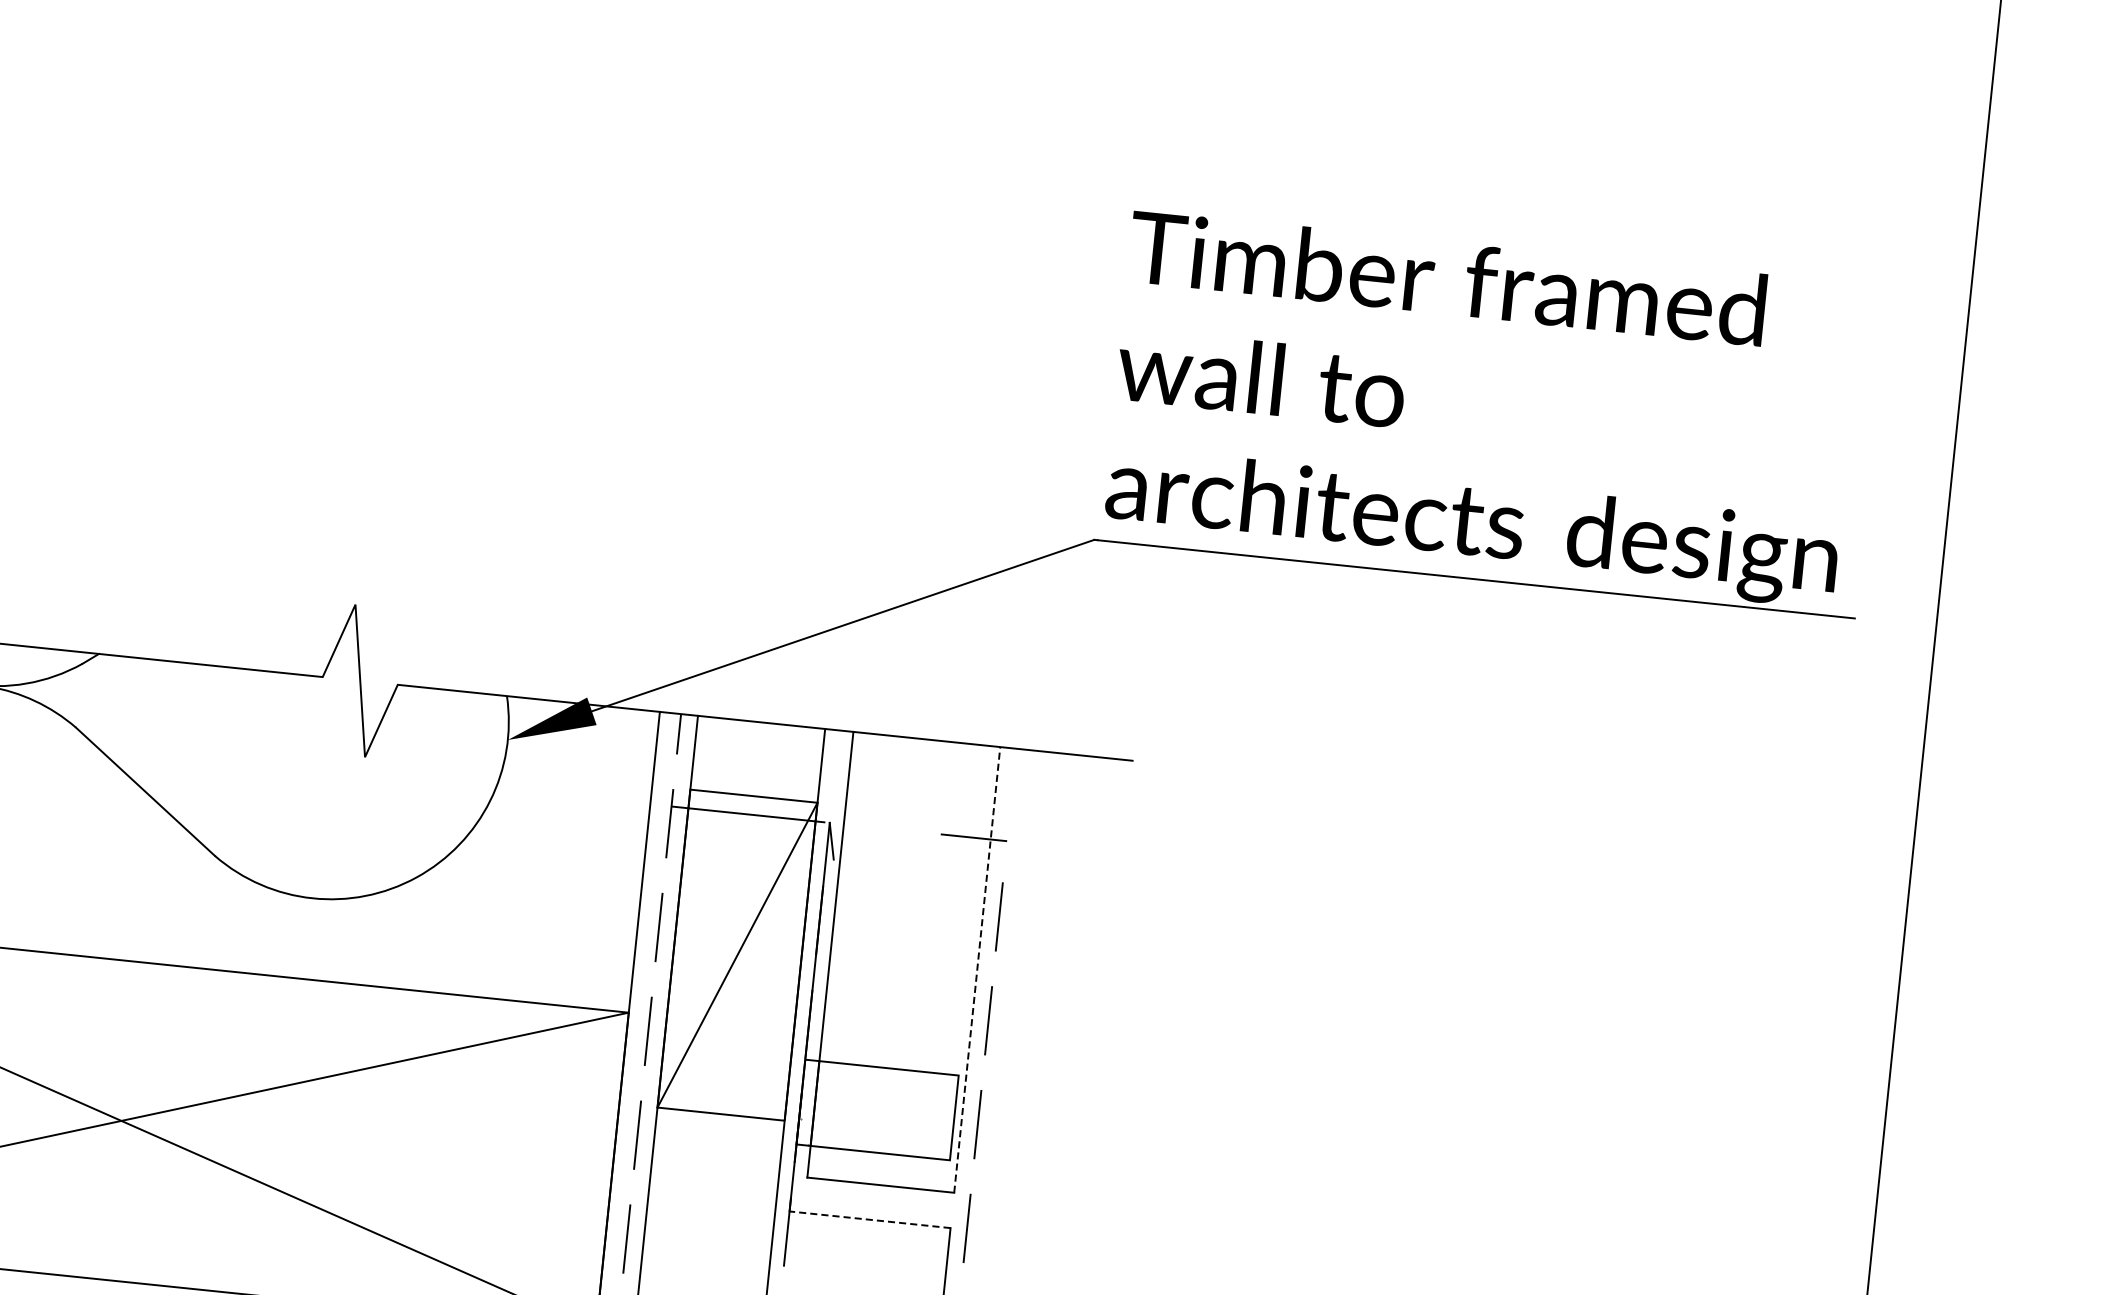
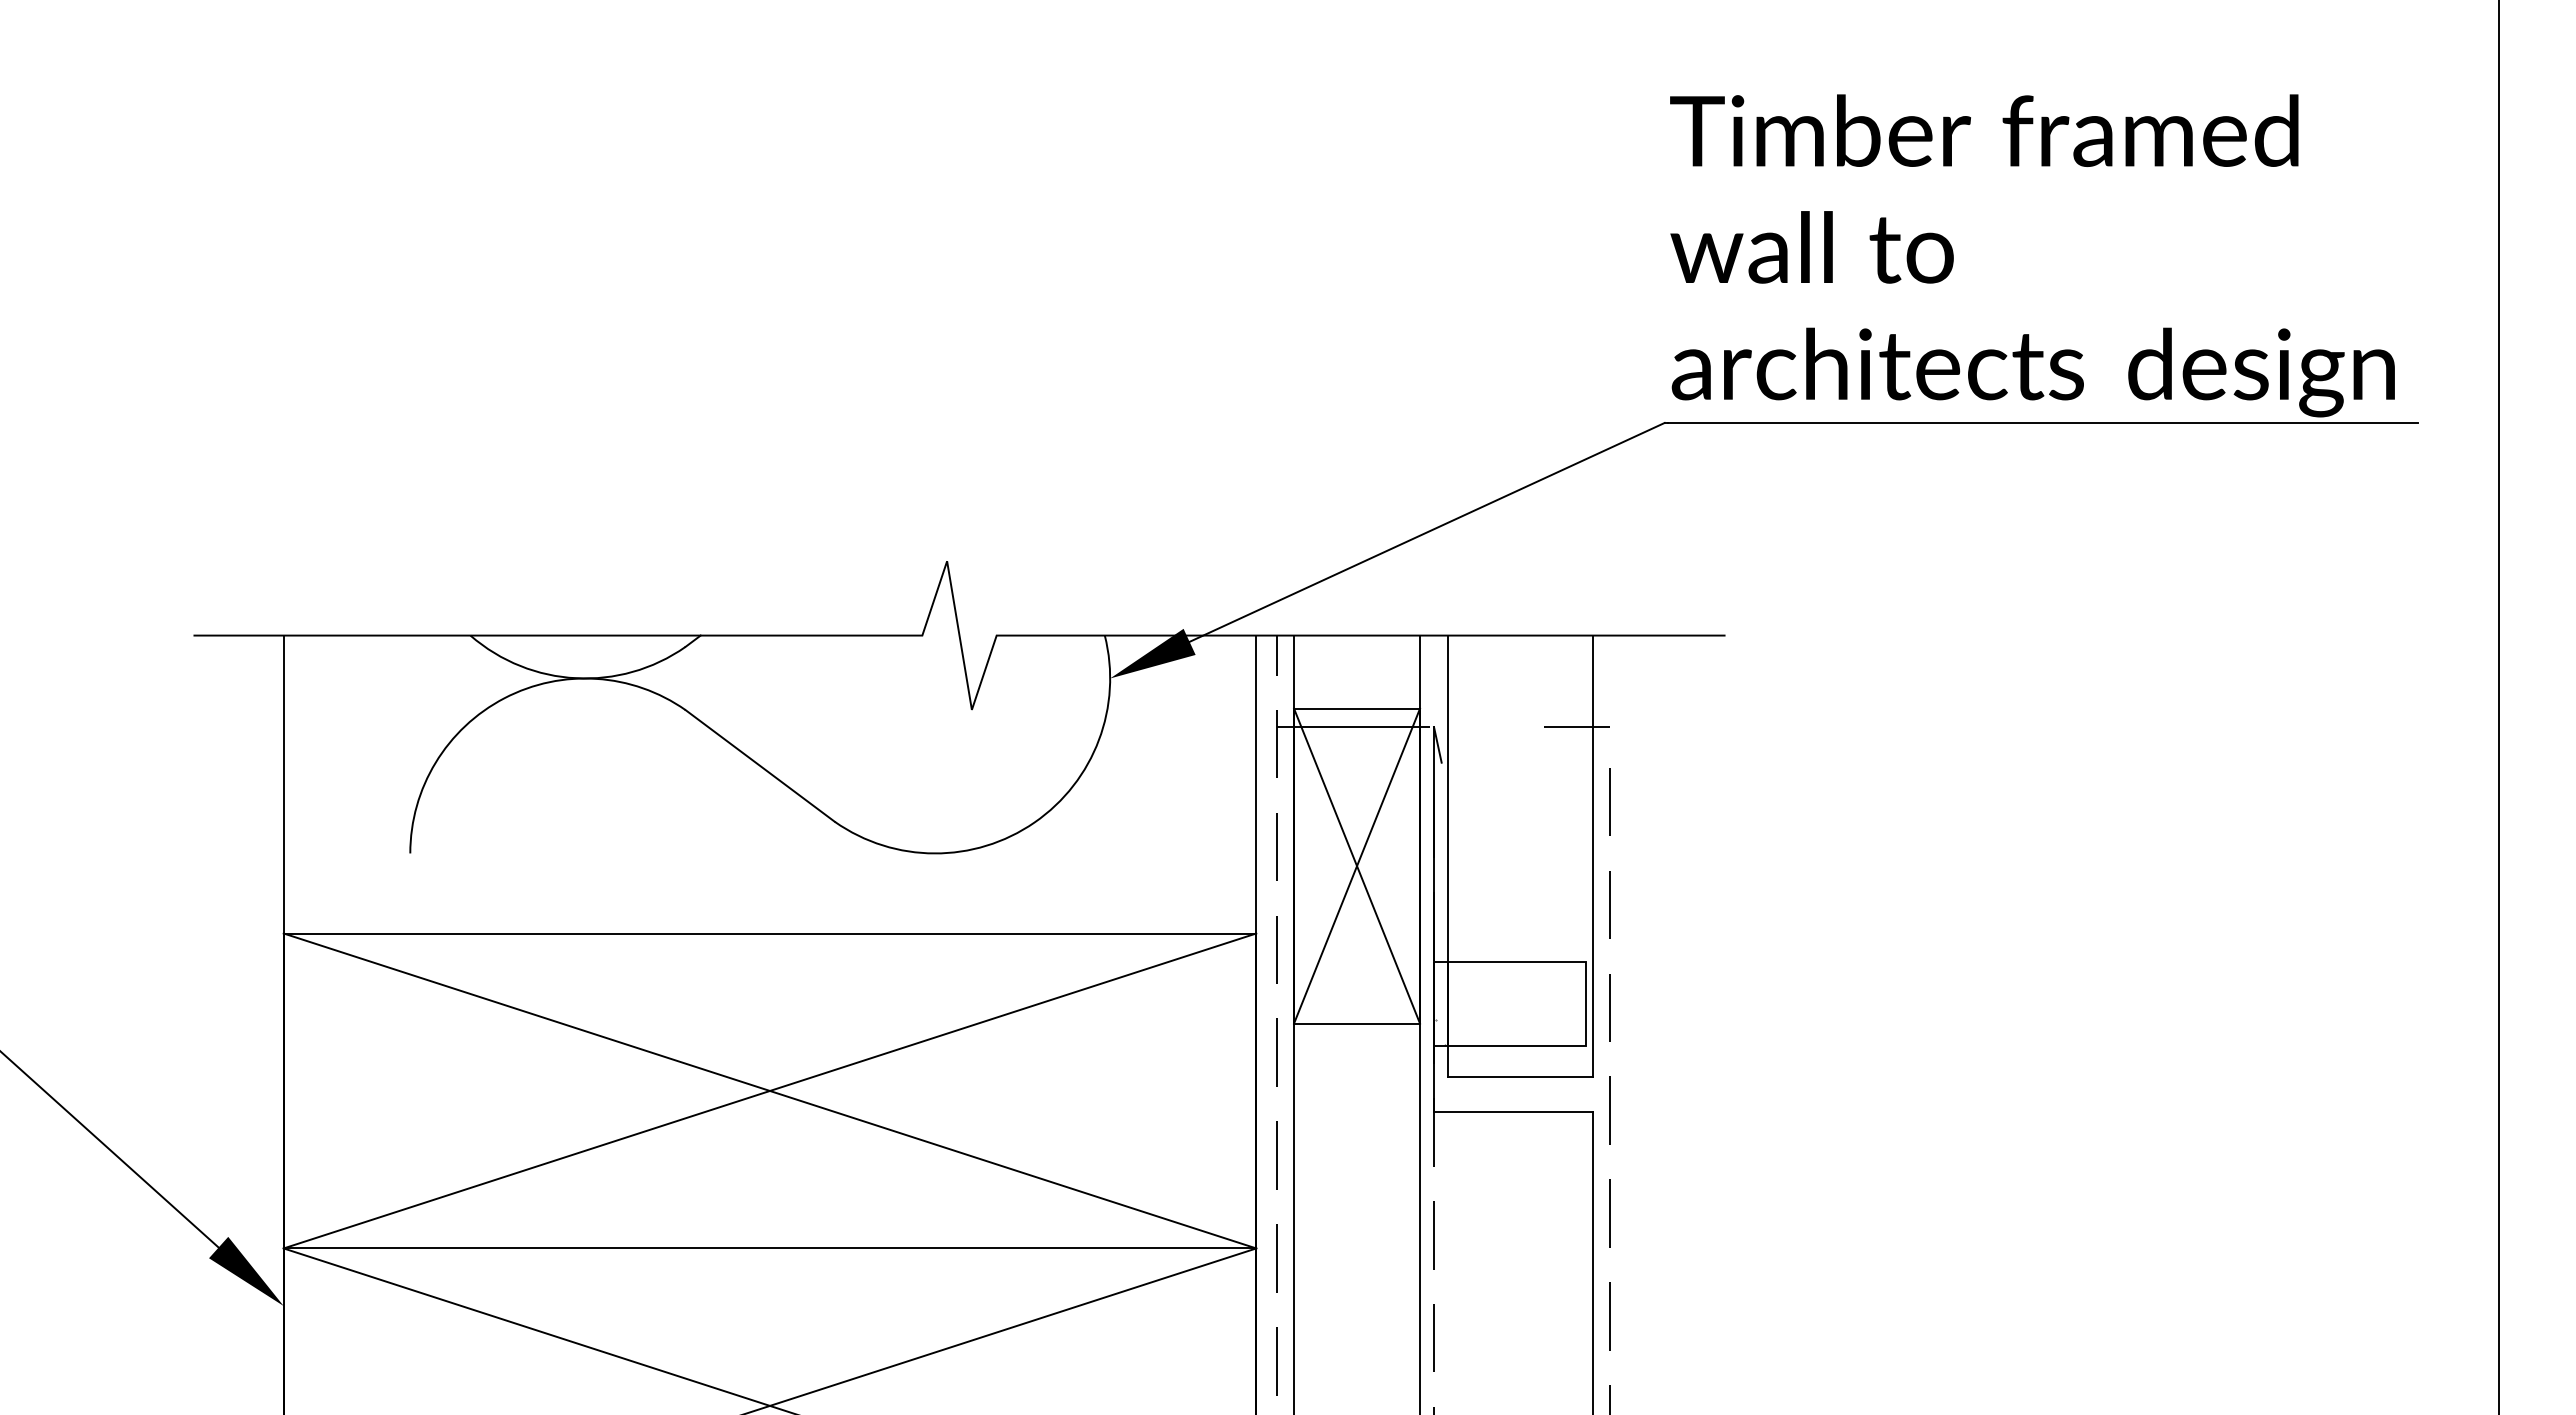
line: (738, 954) -> (1357, 865), added
line: (977, 970) -> (1593, 856), dashed -> solid
line: (869, 1220) -> (1513, 1112), dashed -> solid

